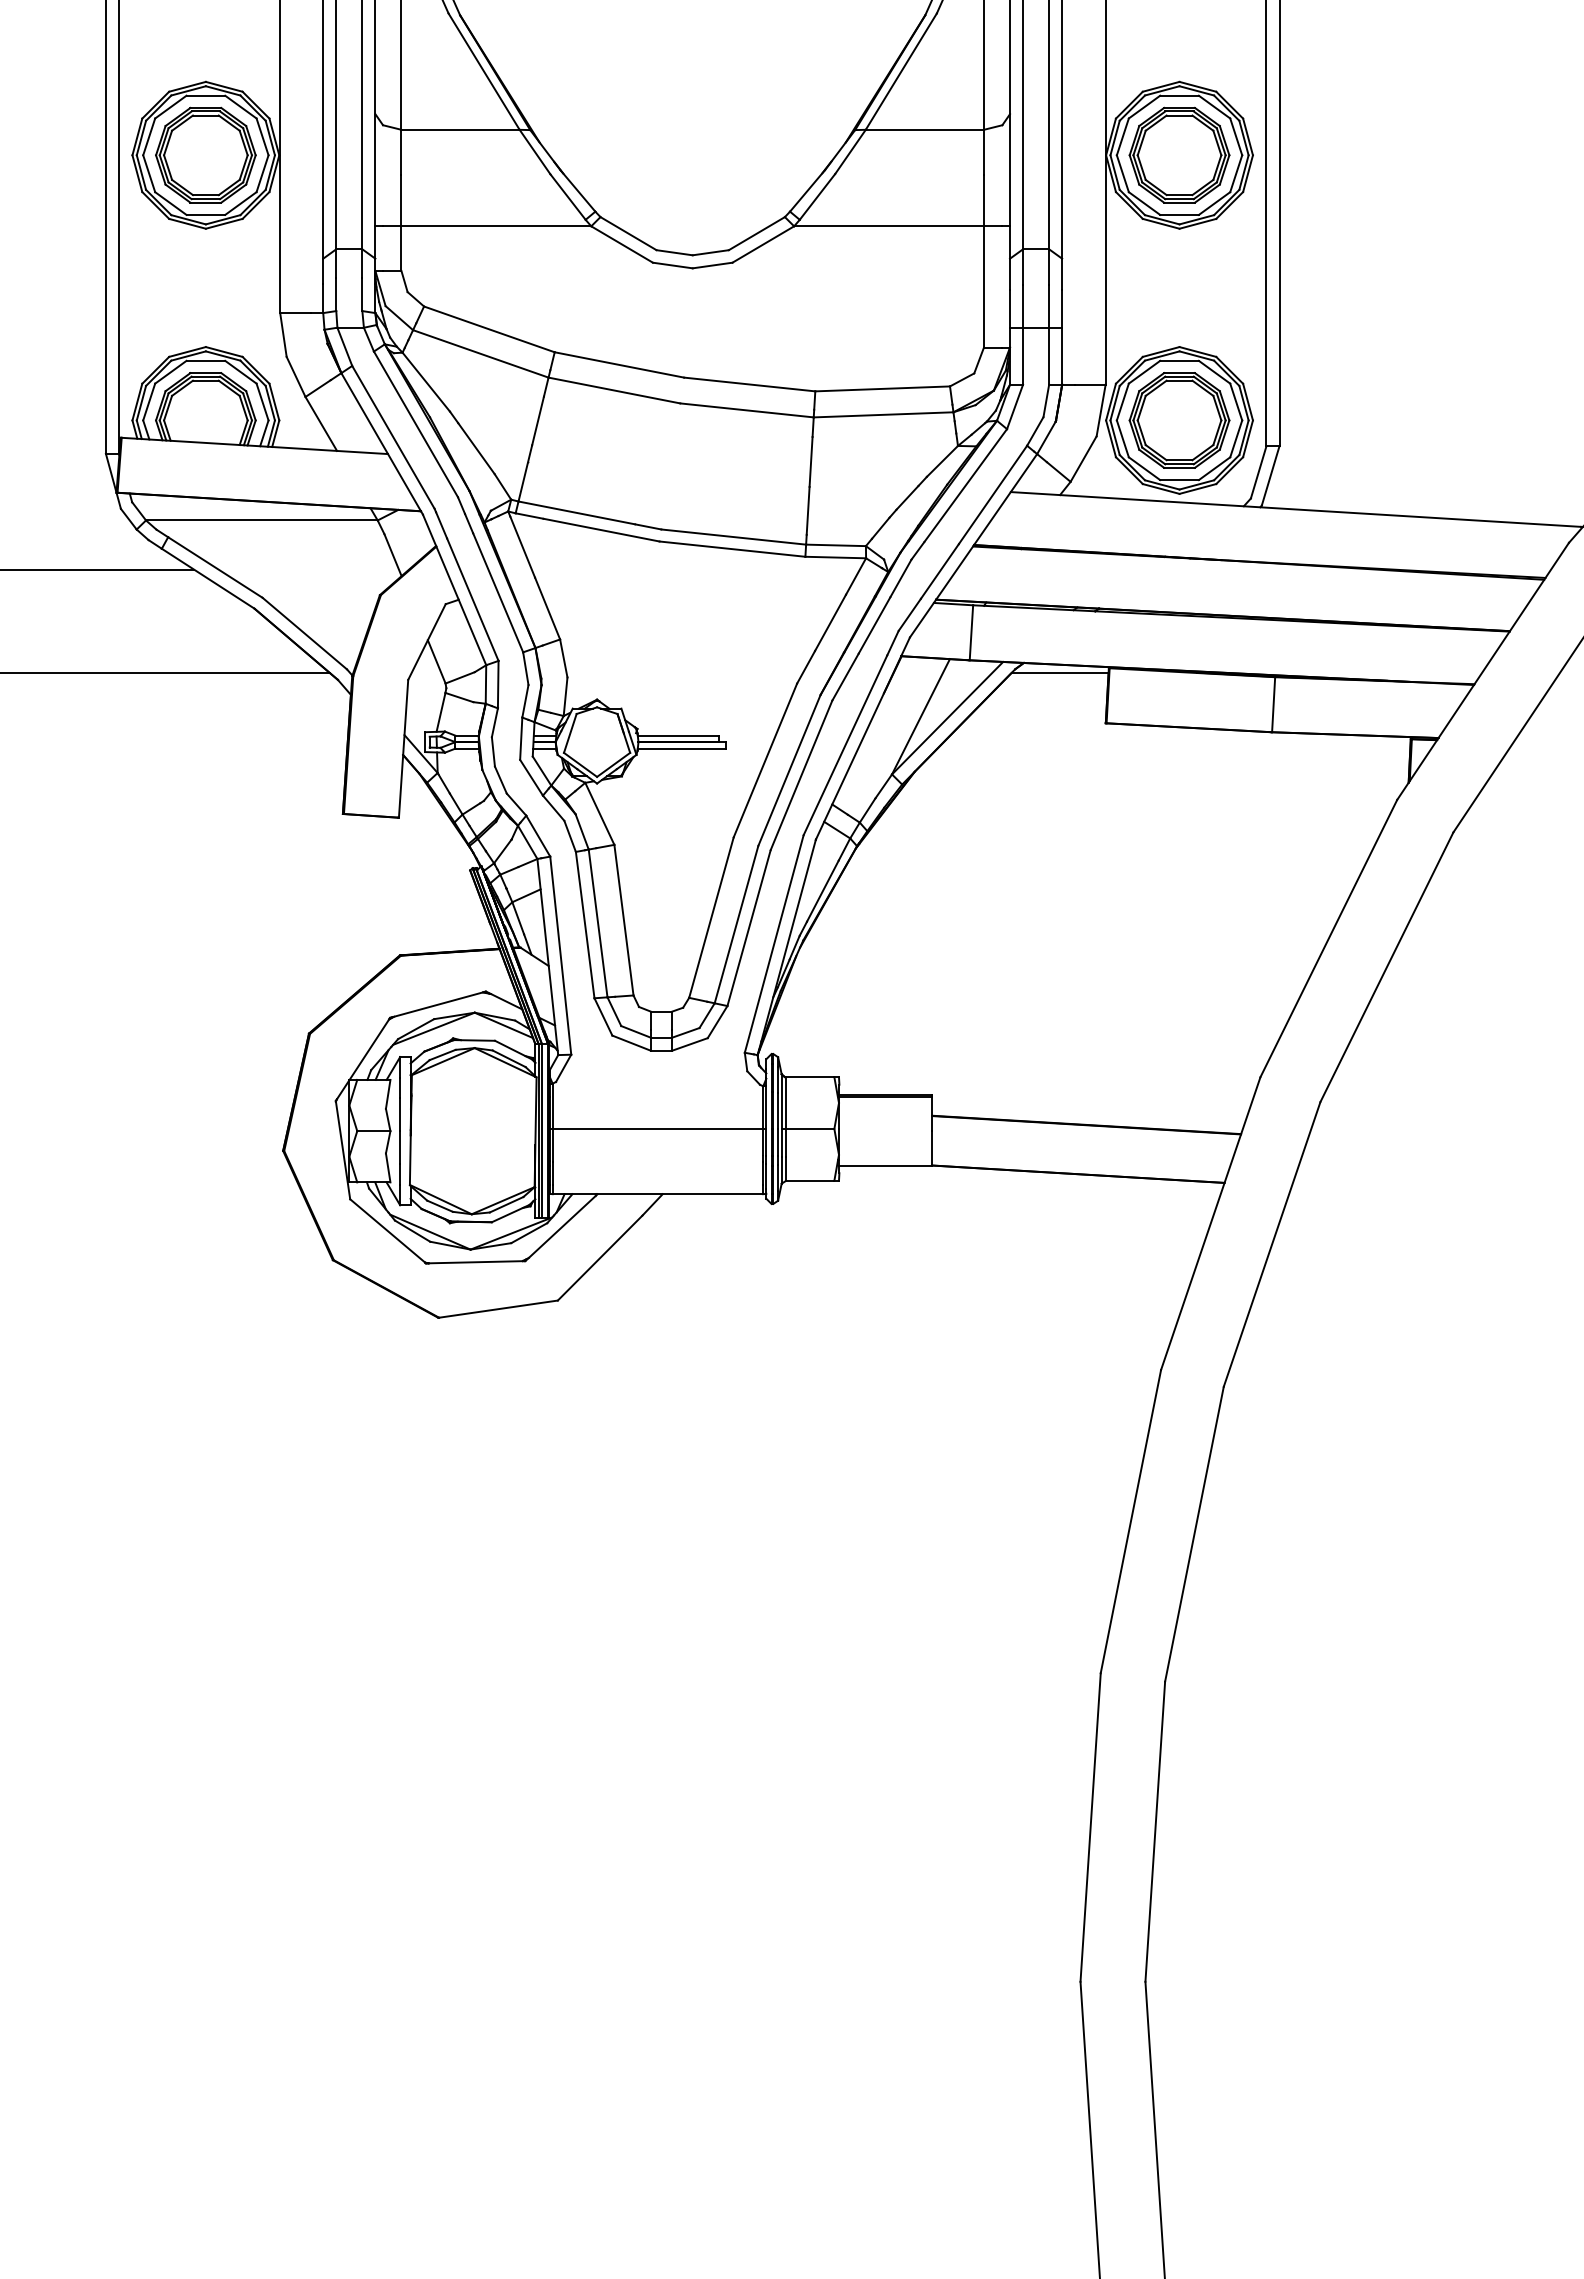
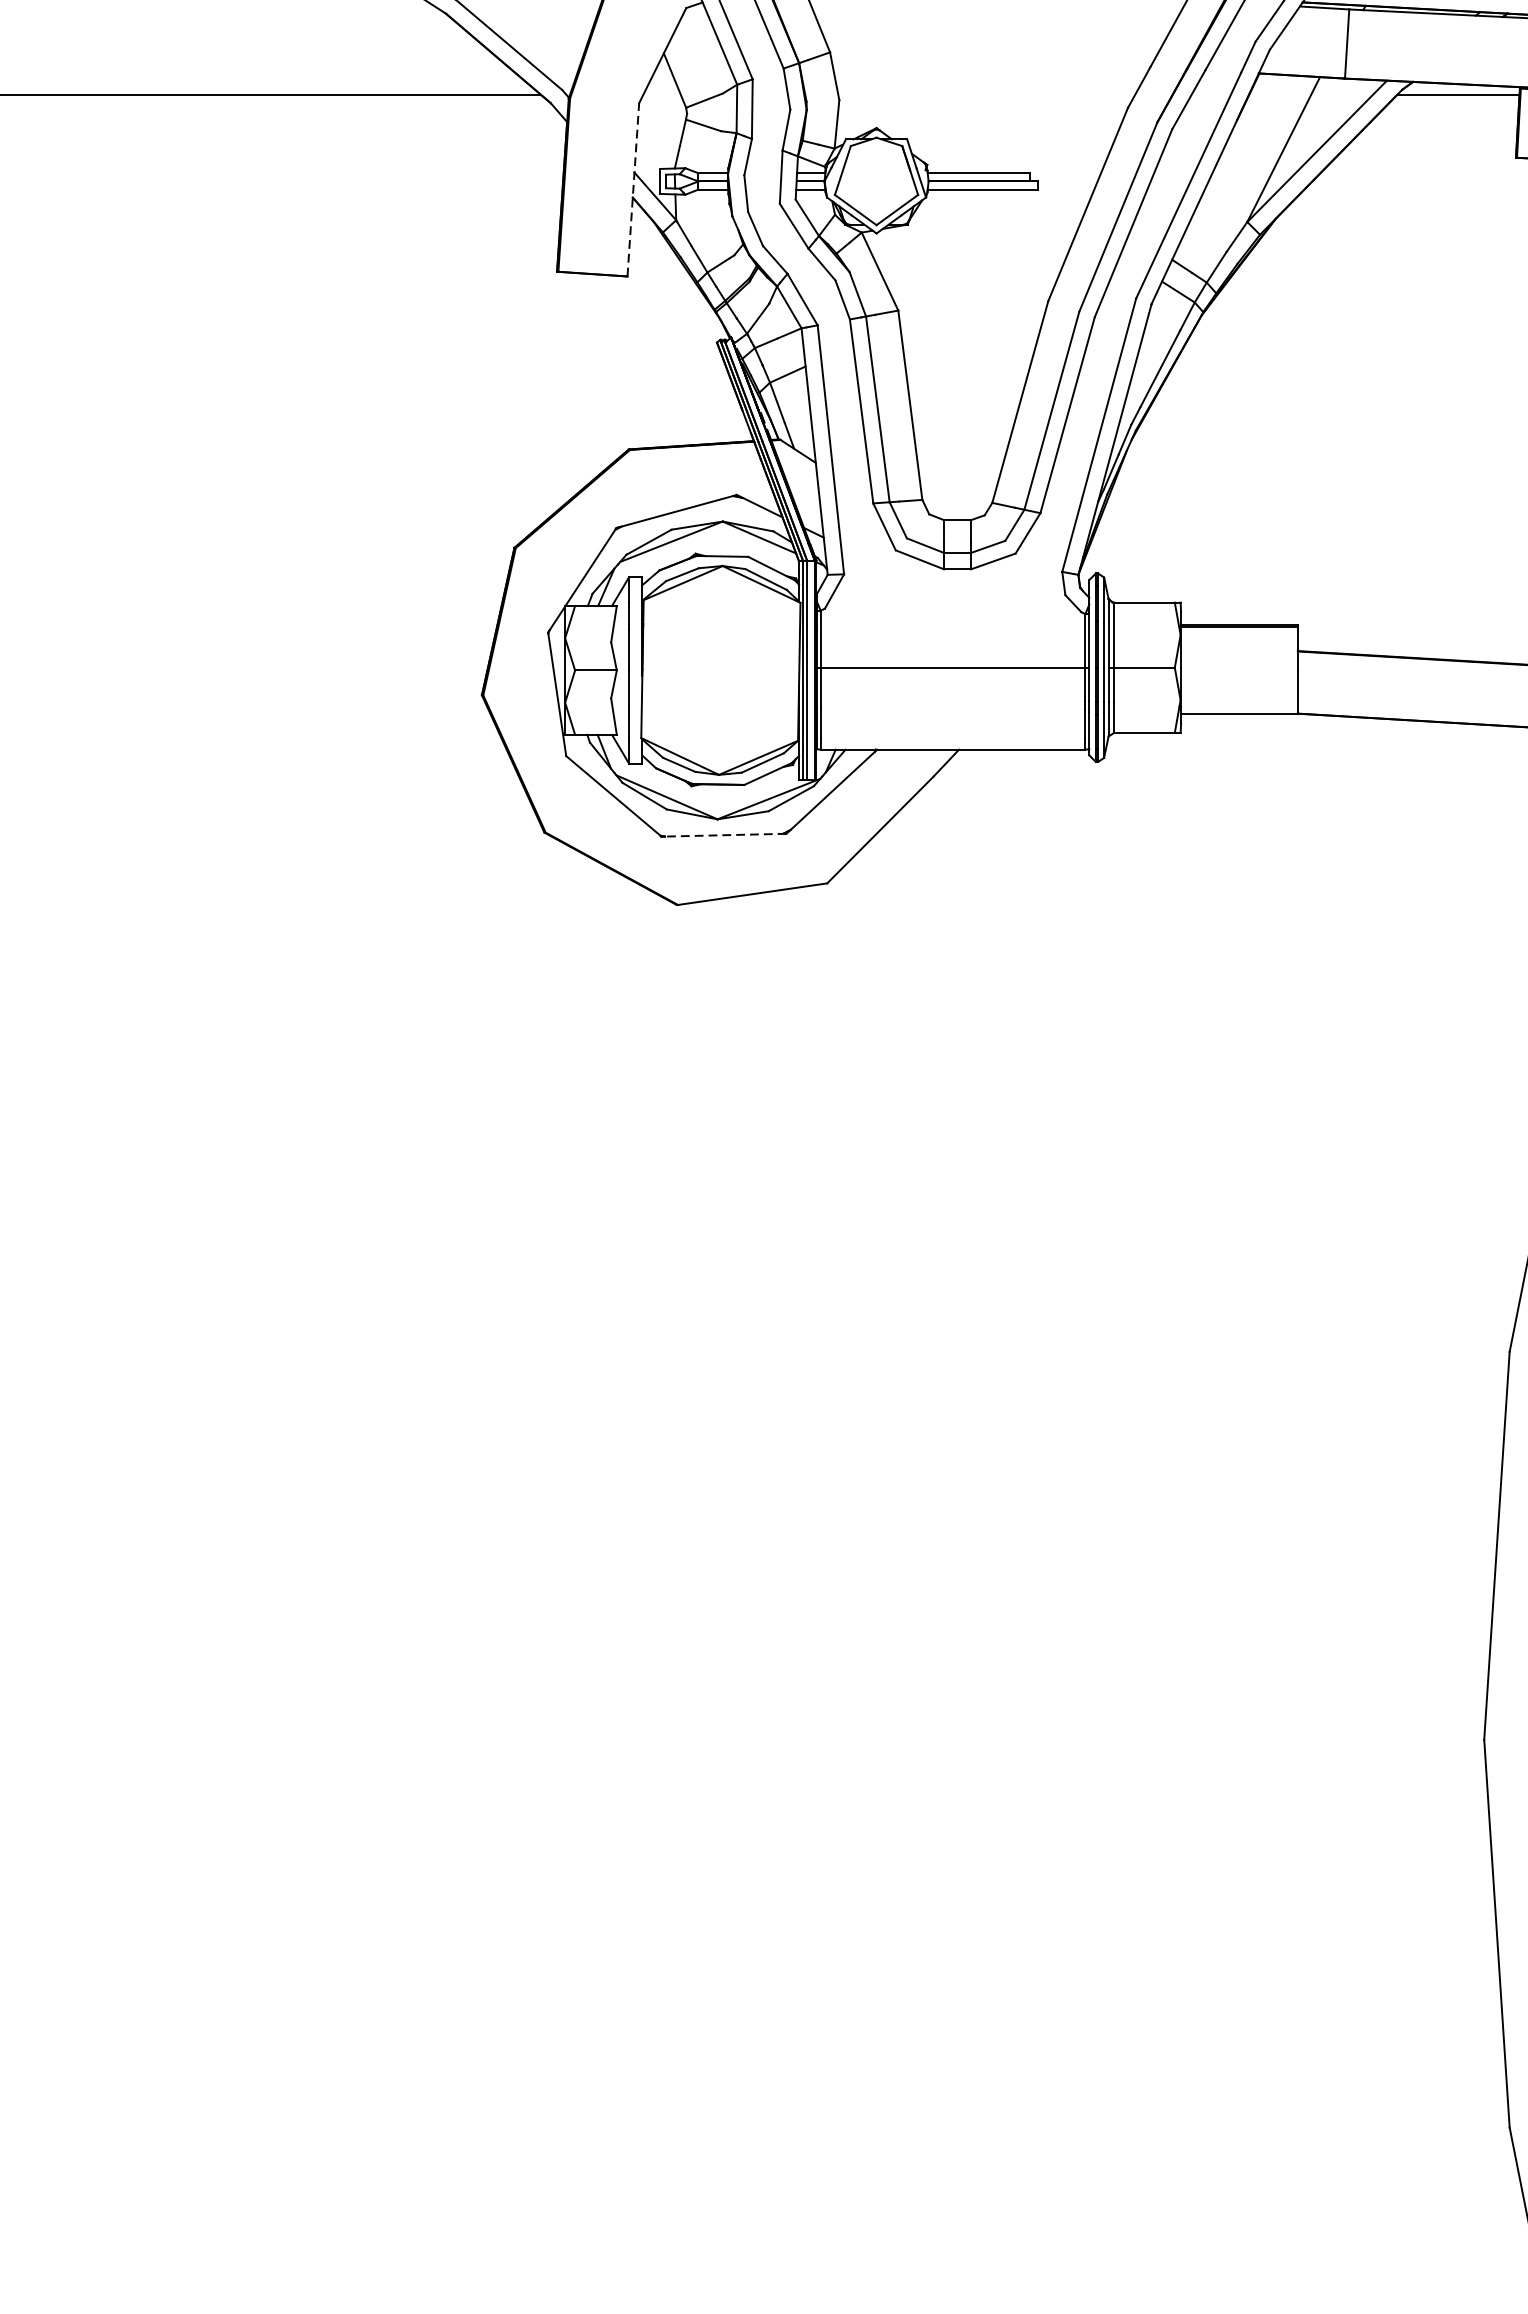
line: (403, 748) -> (633, 189), solid -> dashed
line: (476, 1262) -> (724, 835), solid -> dashed

